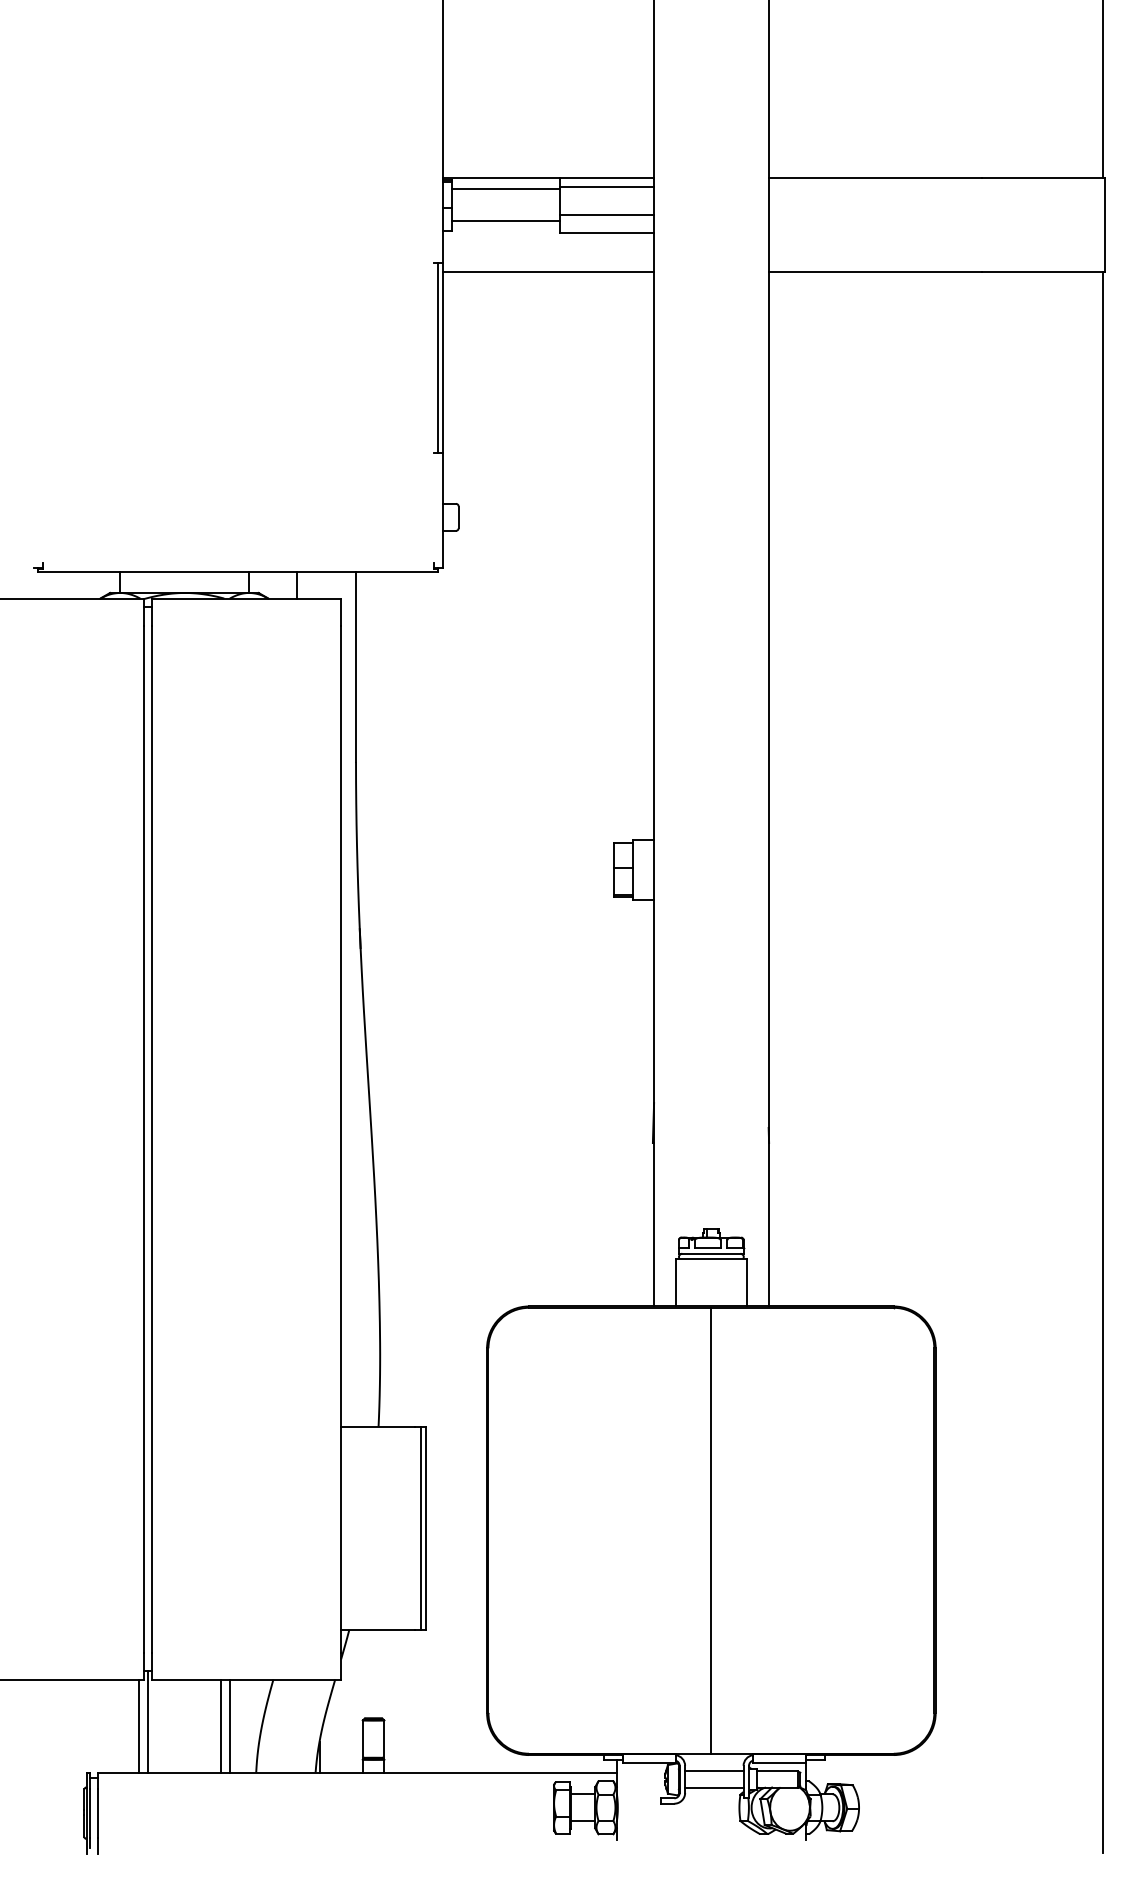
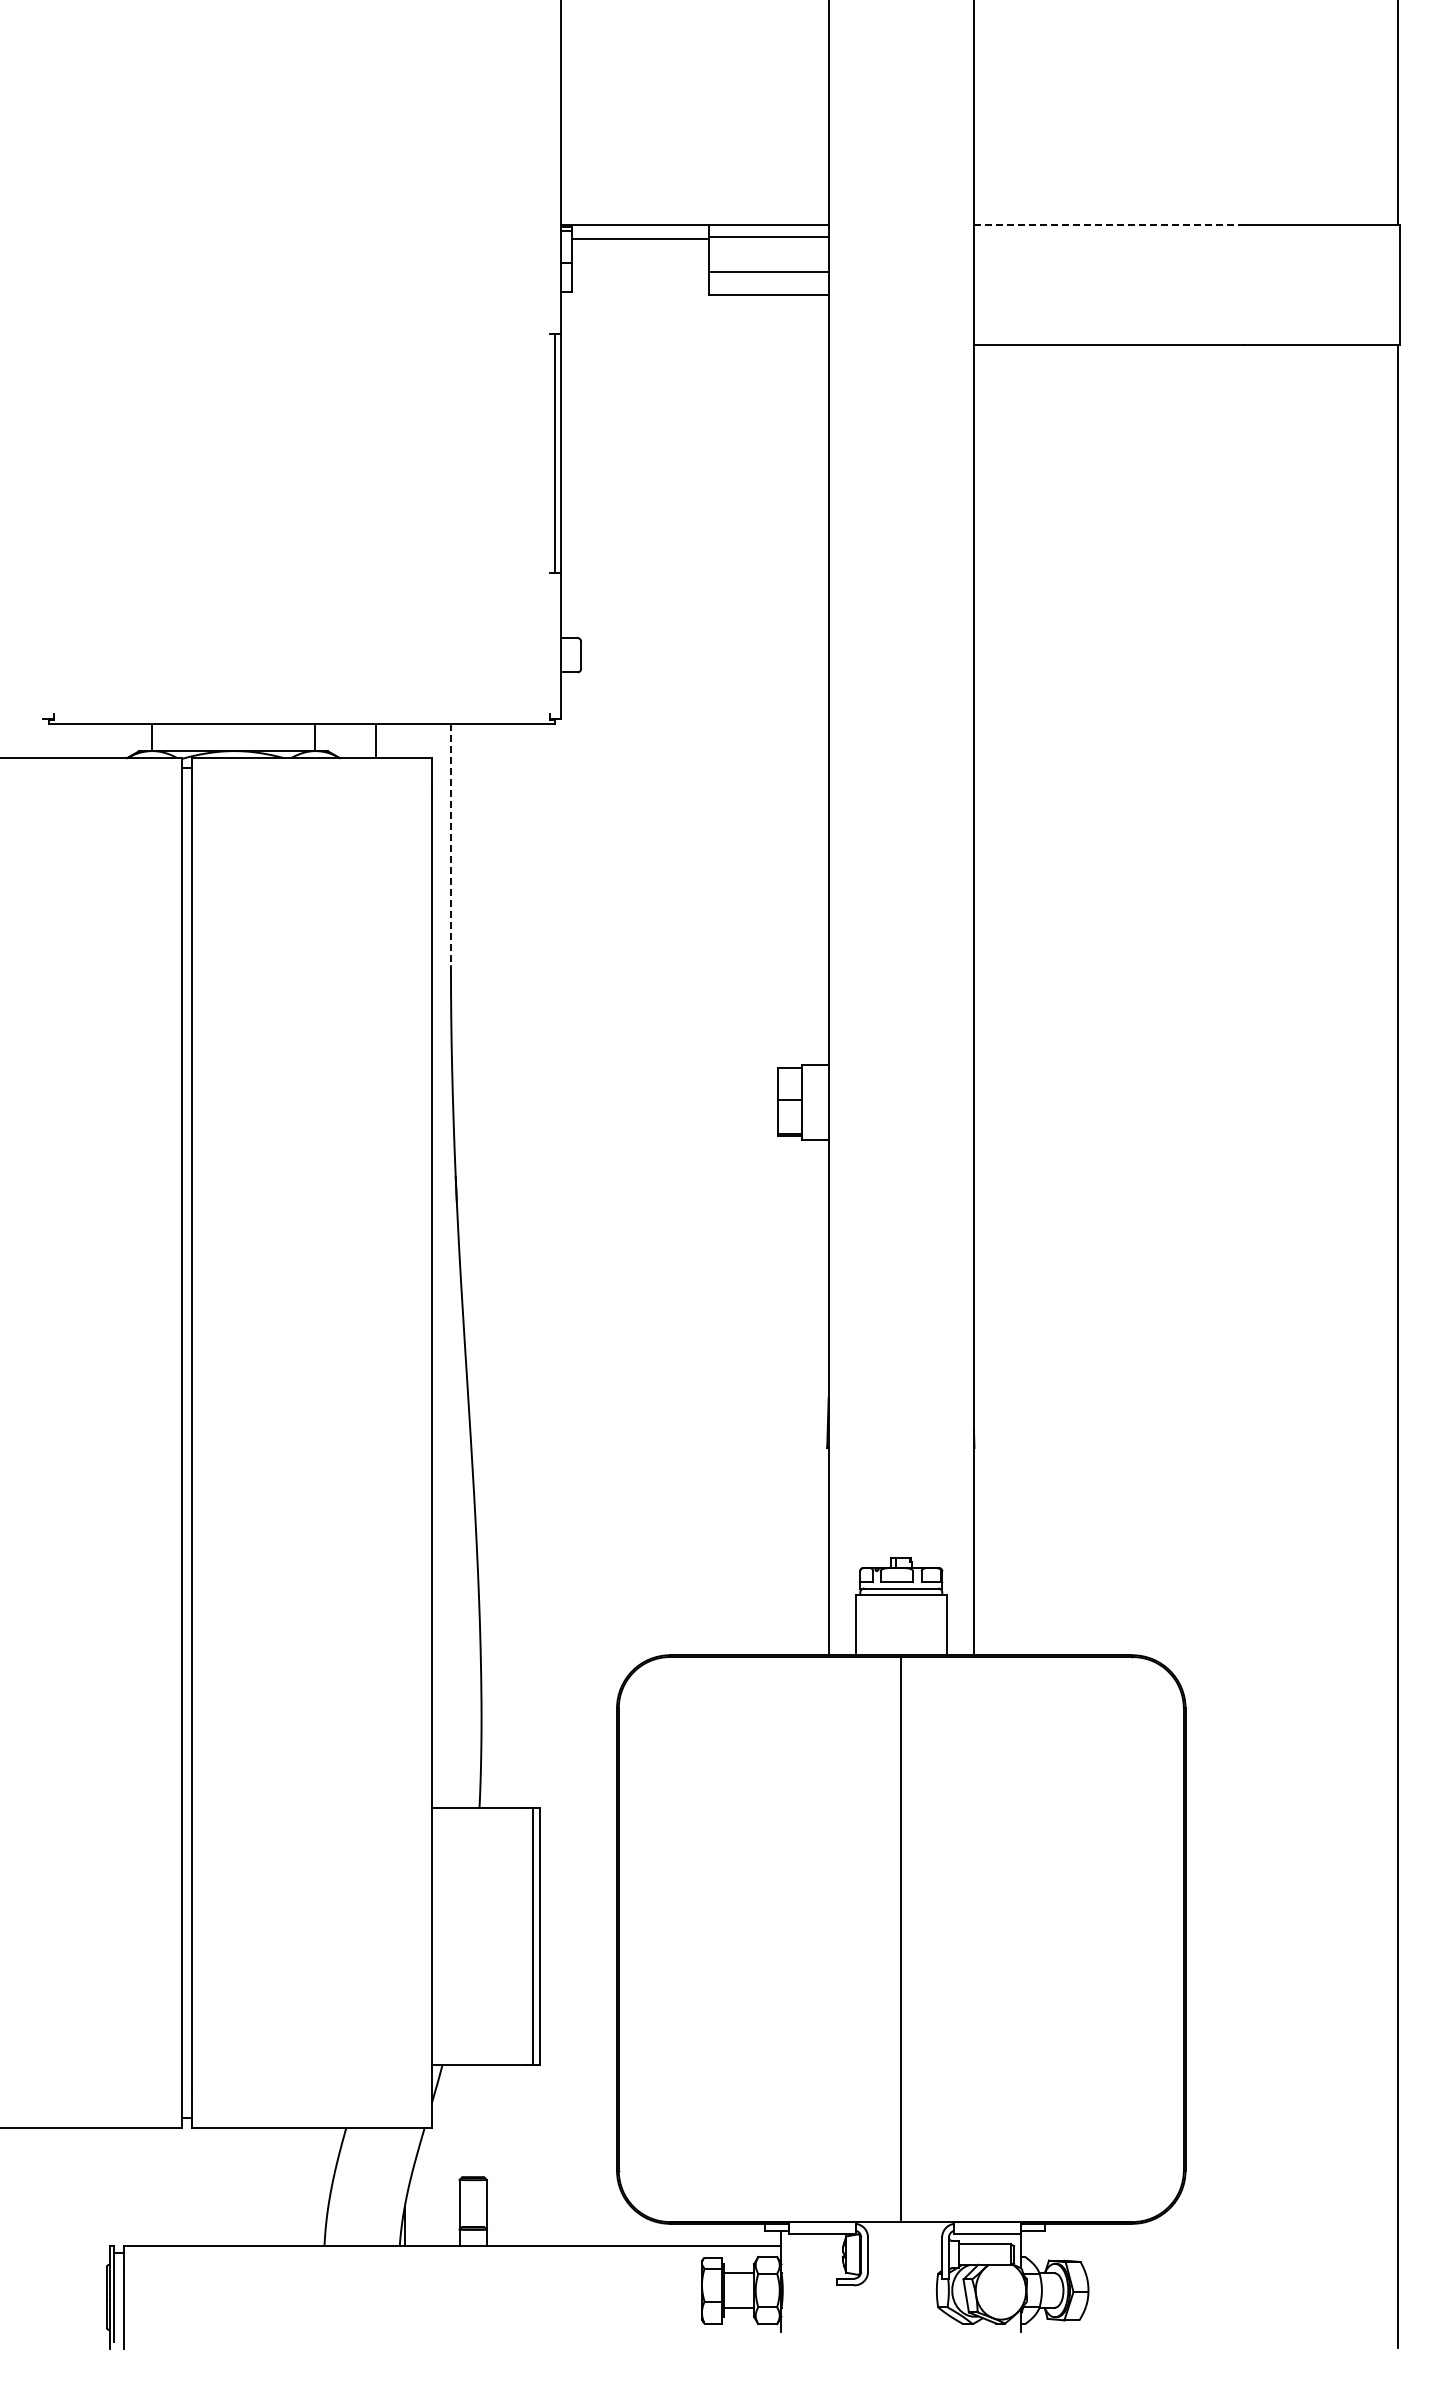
line: (874, 177) -> (1108, 224), solid -> dashed
line: (505, 221) -> (640, 280), removed
line: (548, 272) -> (694, 344), removed
line: (355, 666) -> (450, 844), solid -> dashed
line: (148, 1721) -> (187, 2181), removed
line: (138, 1726) -> (175, 2187), removed
line: (220, 1726) -> (279, 2187), removed
line: (230, 1726) -> (291, 2187), removed
line: (714, 1771) -> (905, 2244), removed
line: (714, 1787) -> (905, 2264), removed

